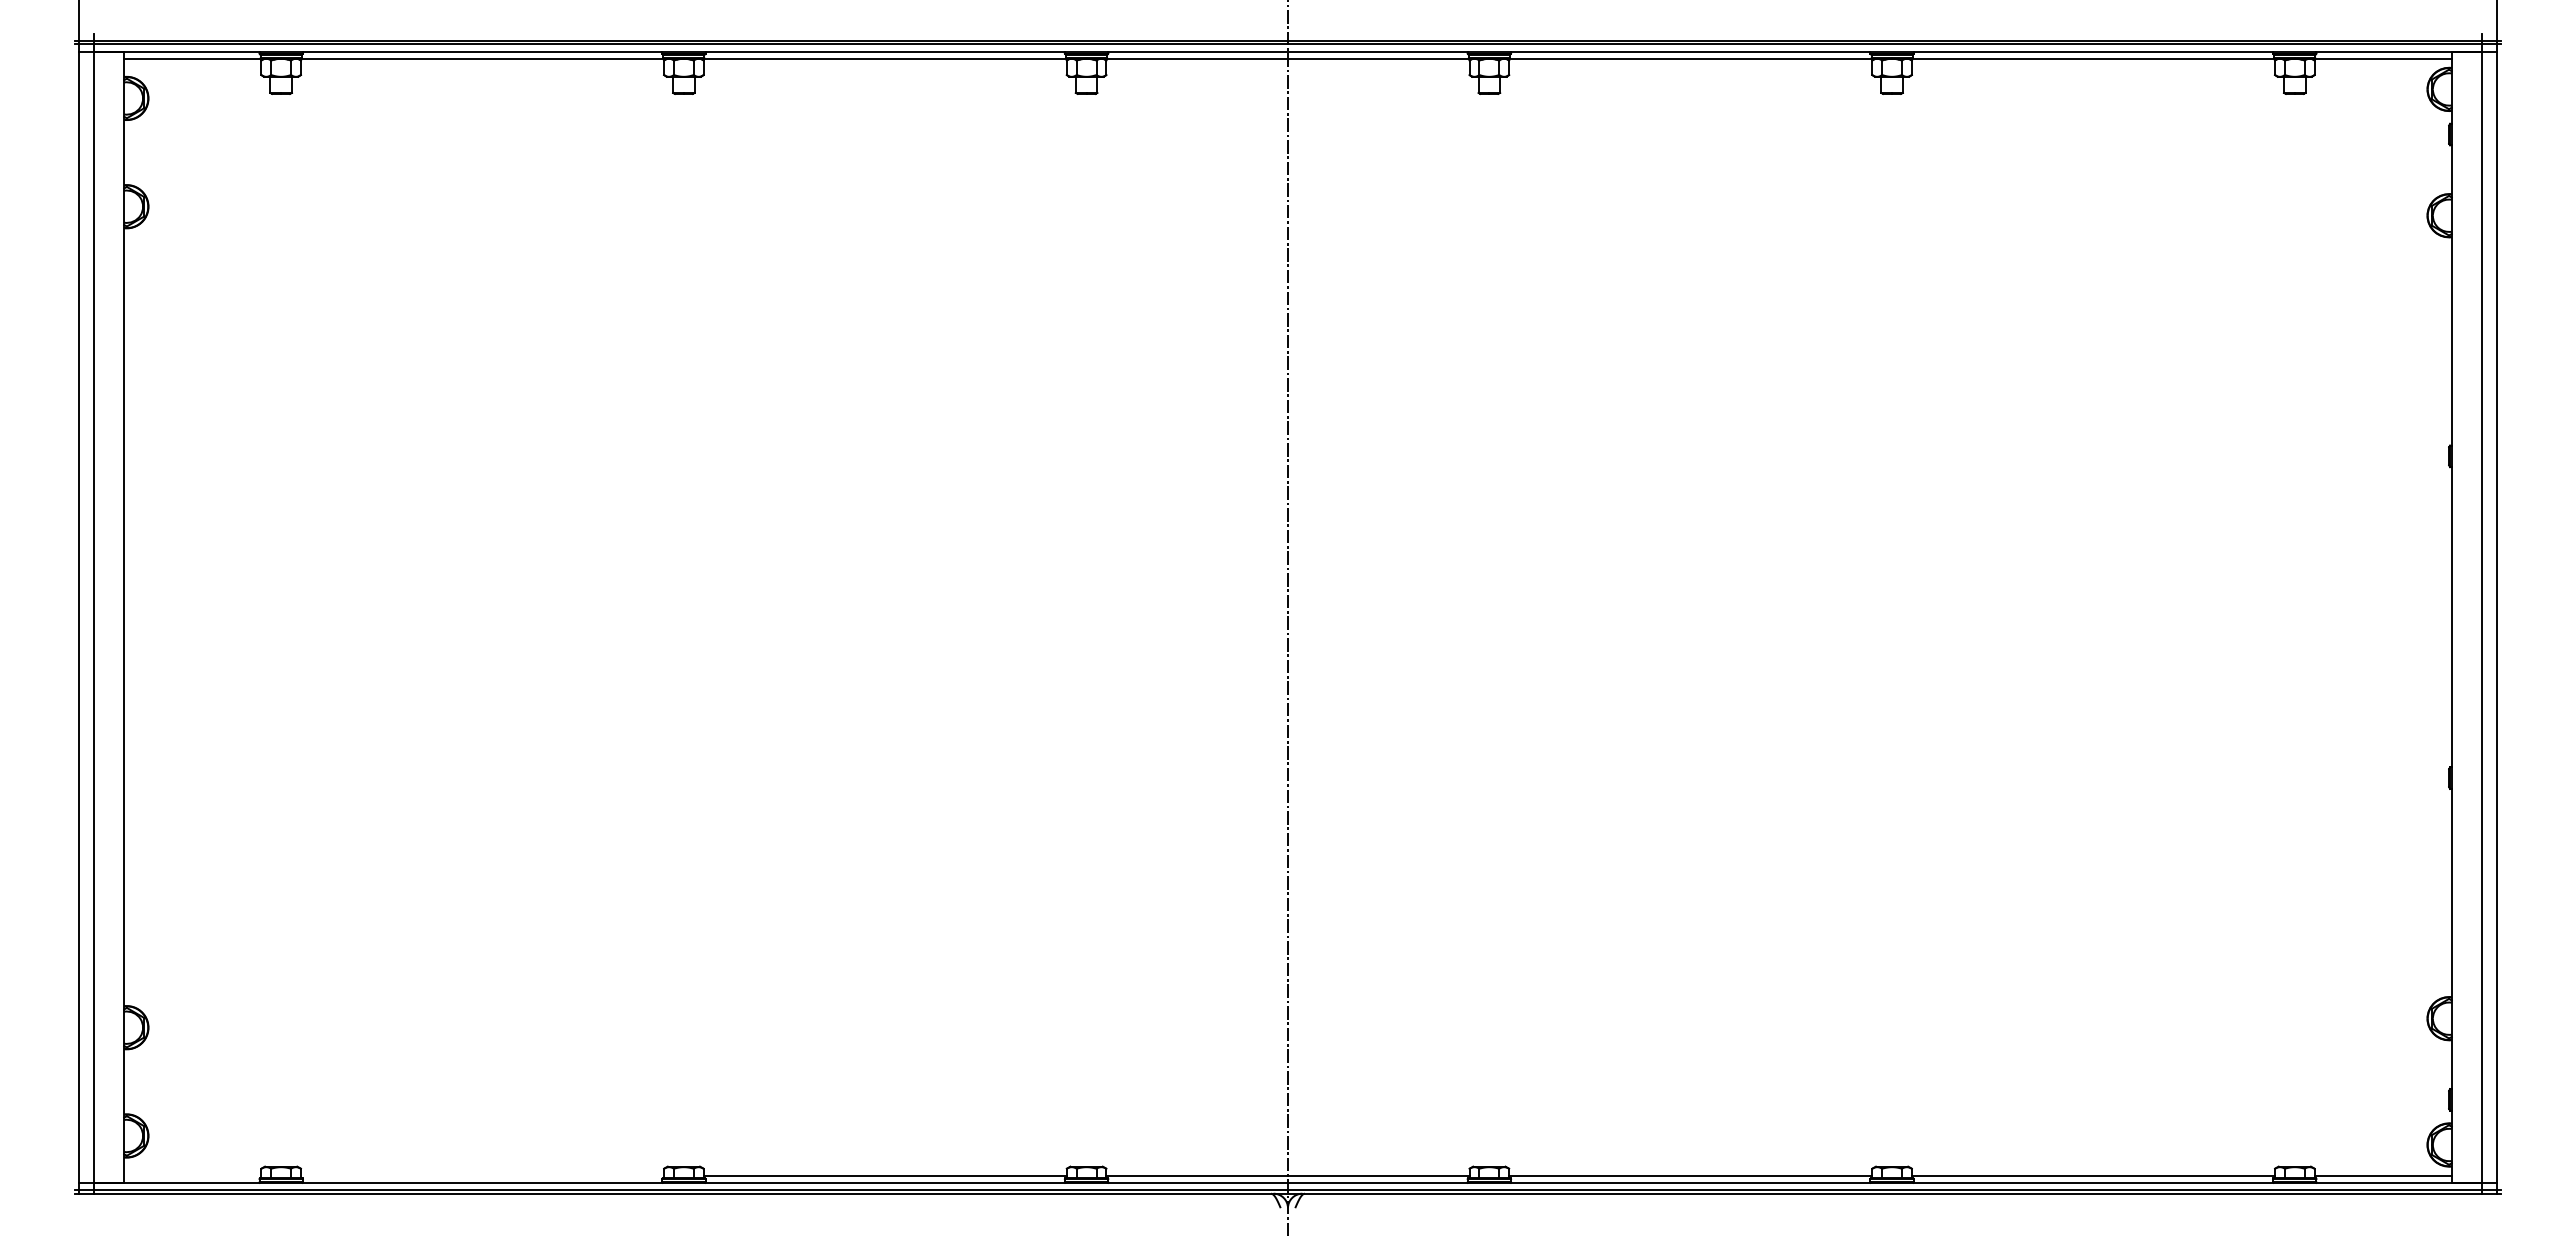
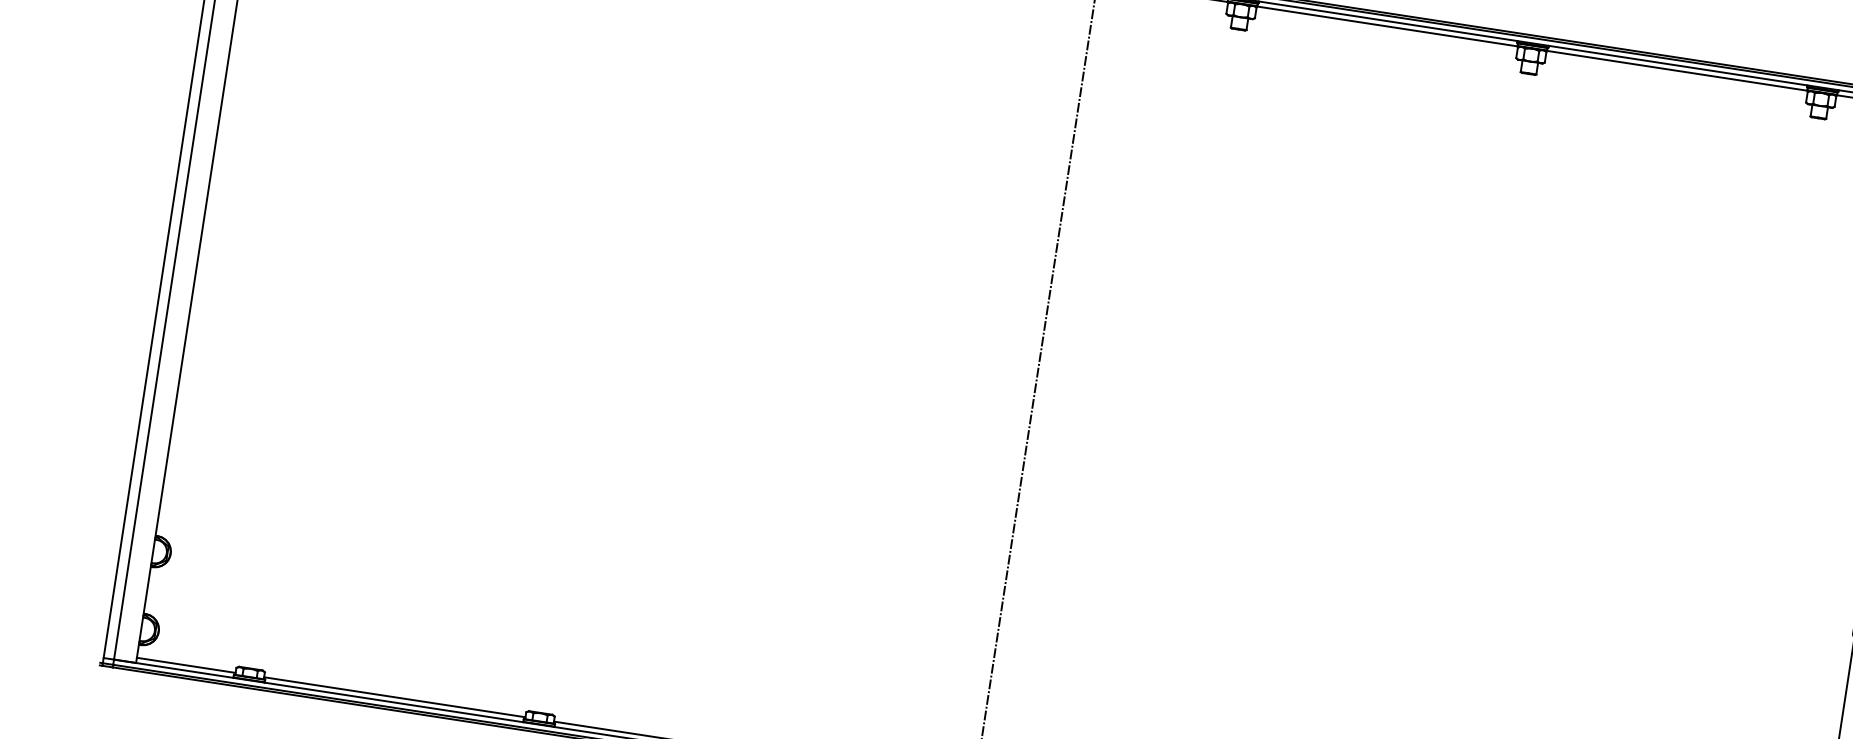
line: (192, 1175) -> (186, 665), added
line: (482, 1175) -> (394, 697), added

